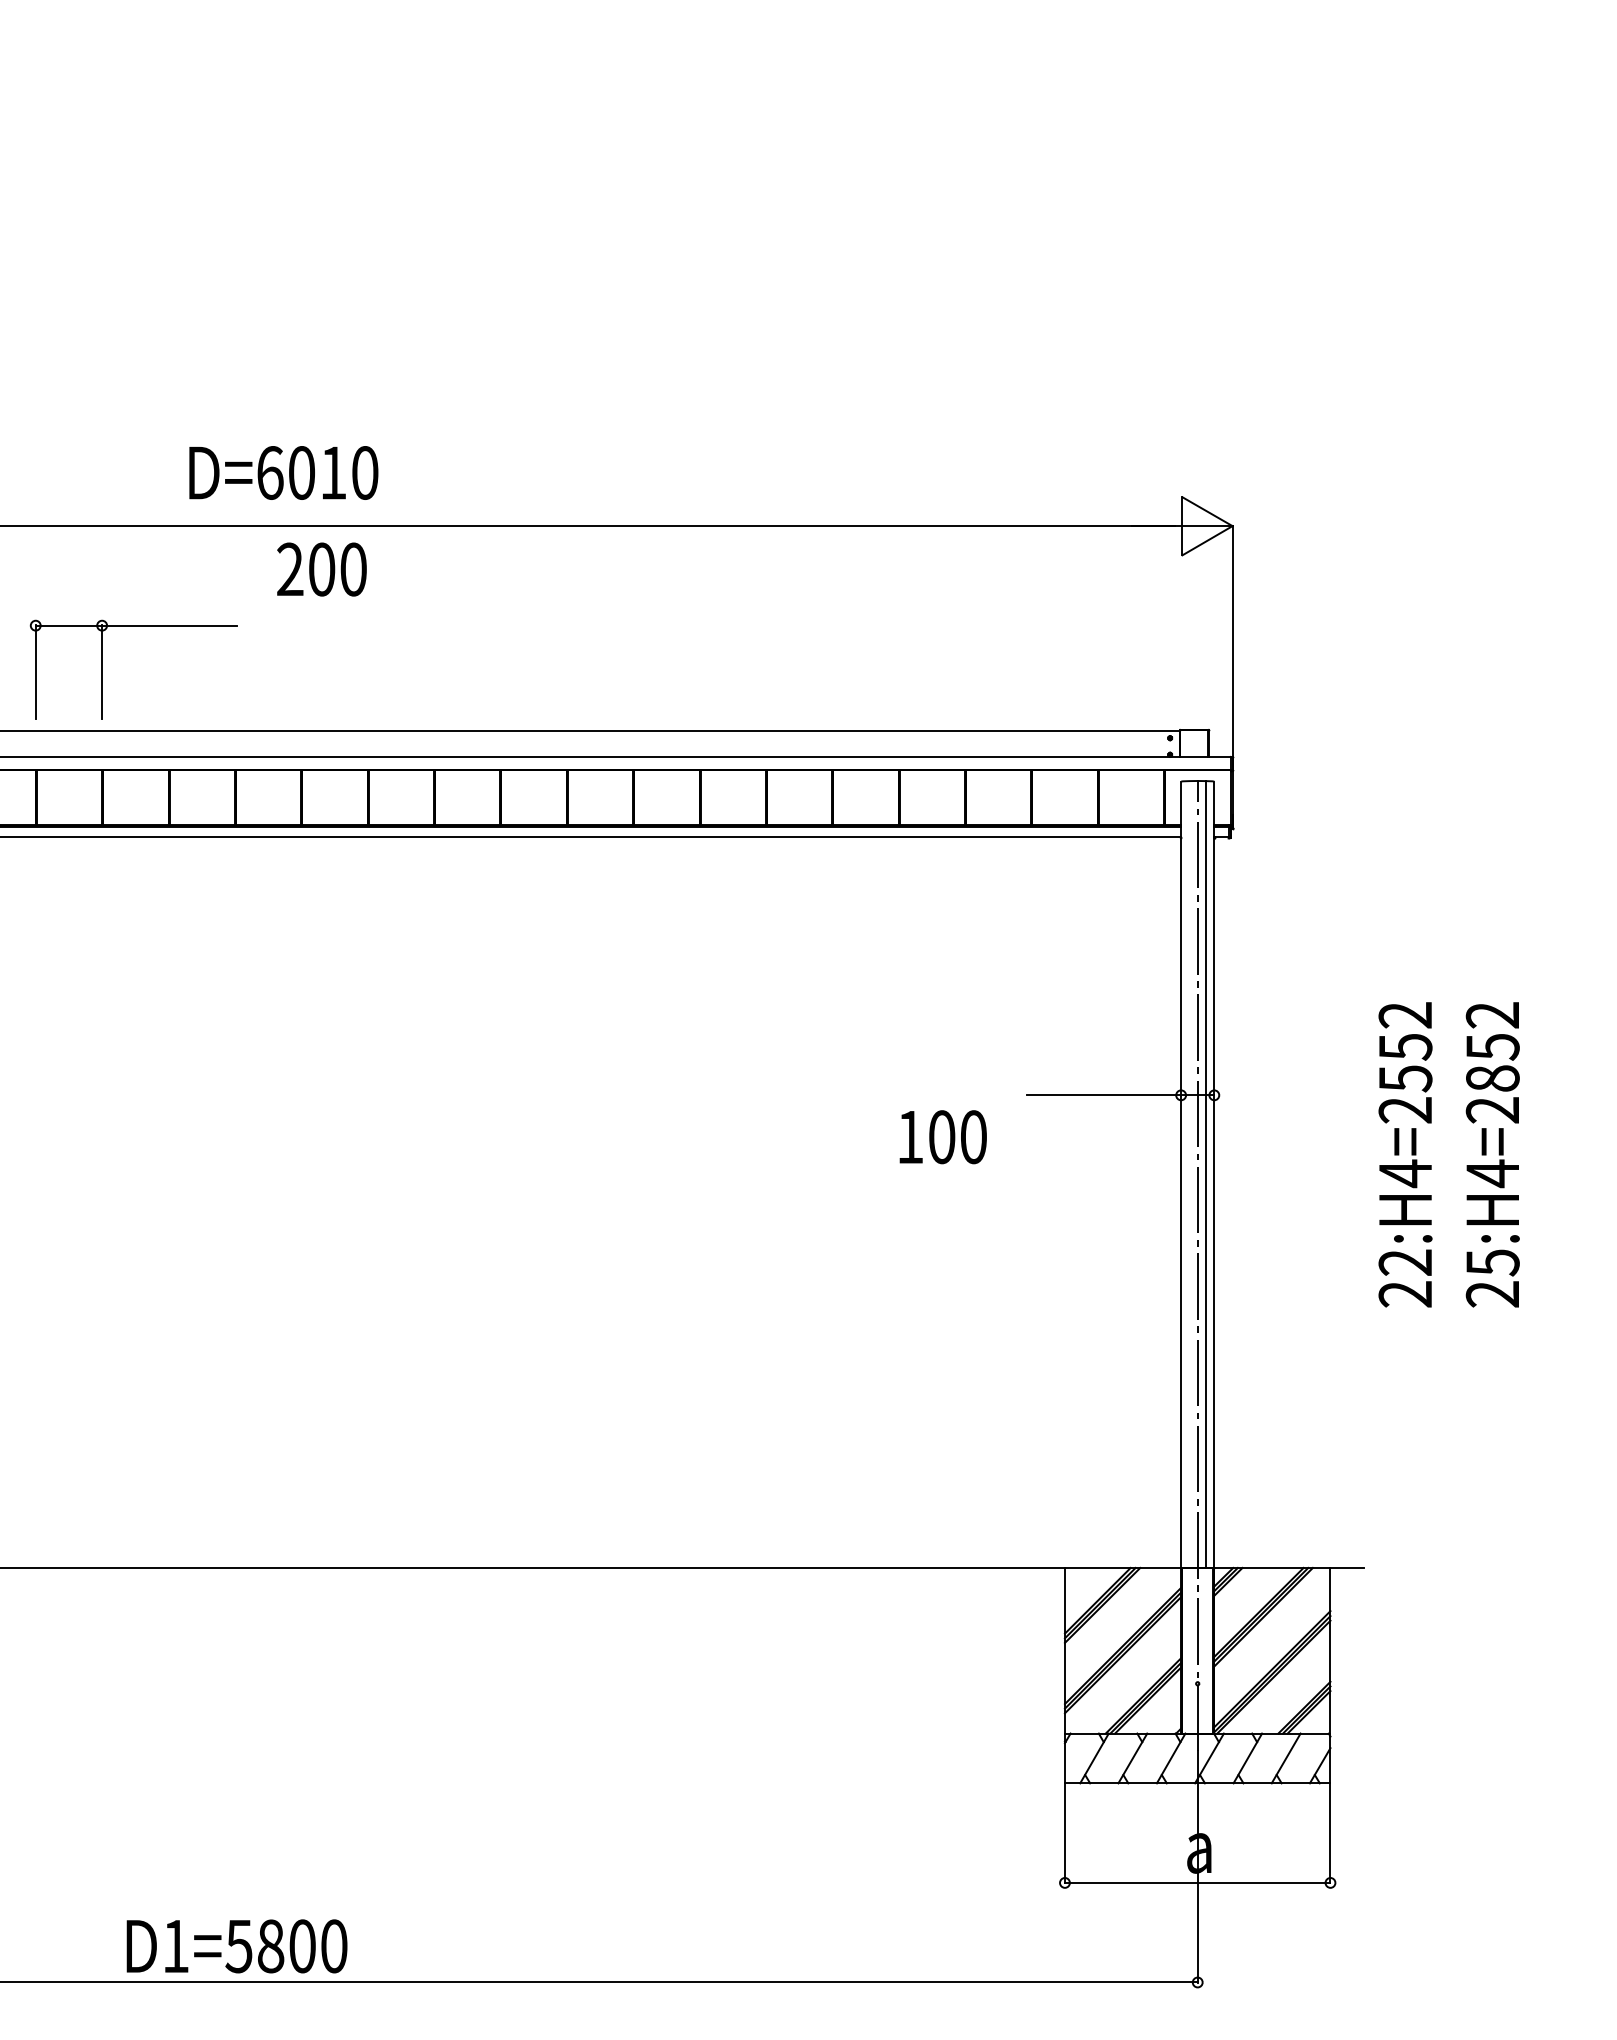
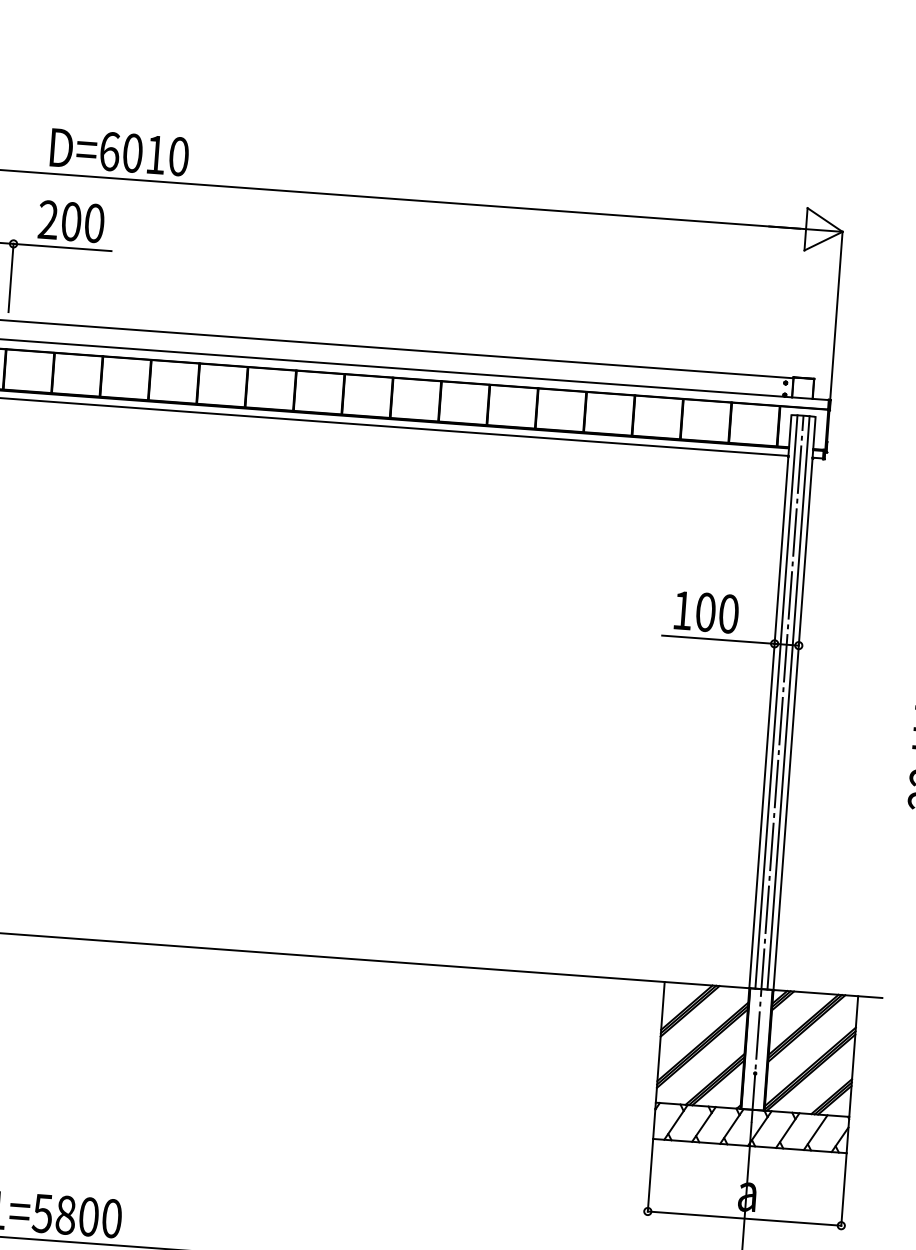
text: (283, 472) -> (119, 151), moved
text: (321, 569) -> (71, 221), moved
text: (942, 1137) -> (706, 612), moved
line: (1189, 1174) -> (776, 701), added

